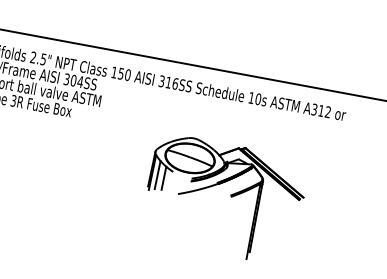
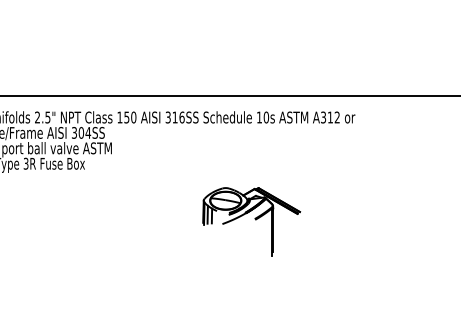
part: (224, 198) -> (251, 221), size x0.62

